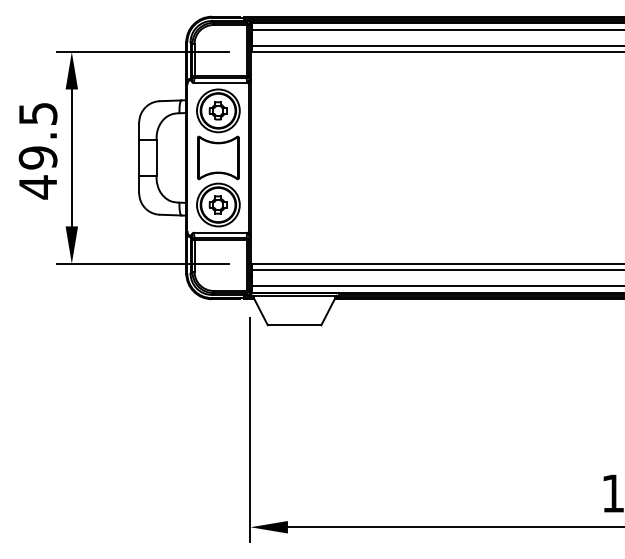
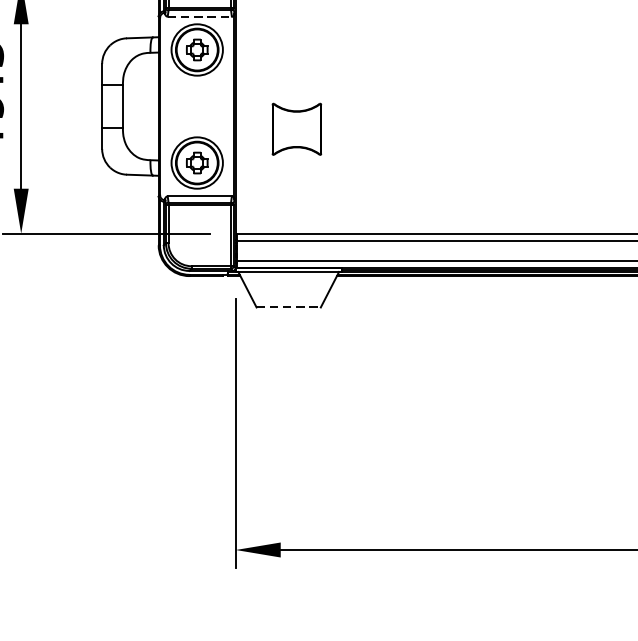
line: (220, 83) -> (199, 17), solid -> dashed
part: (218, 157) -> (297, 128), moved
line: (294, 325) -> (288, 307), solid -> dashed

